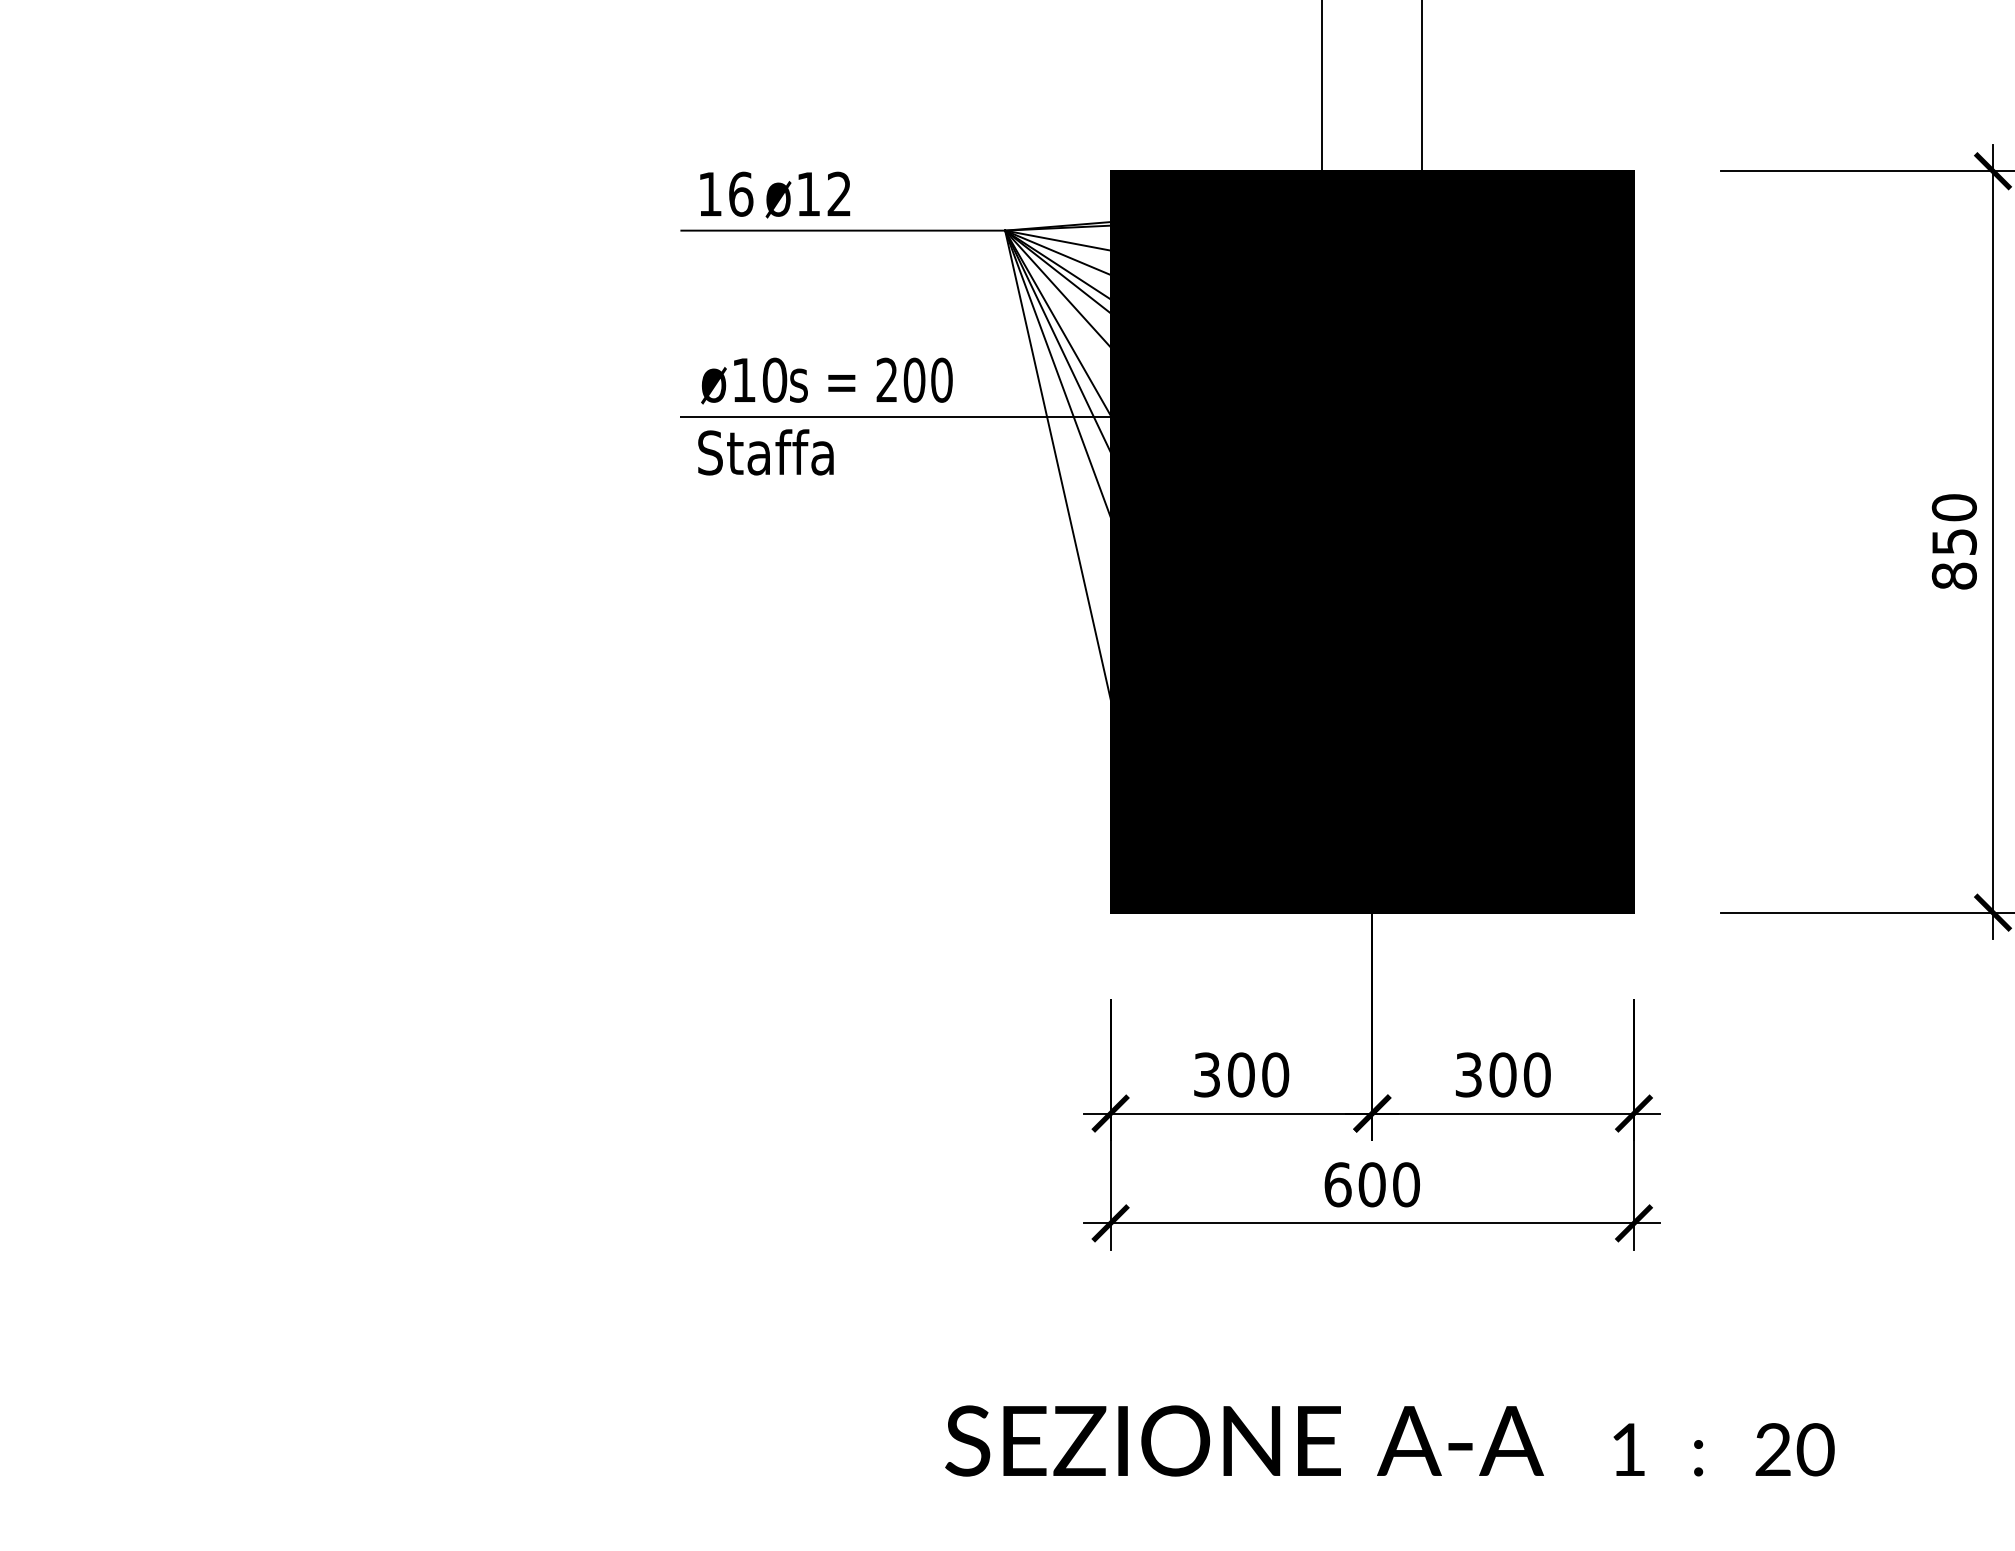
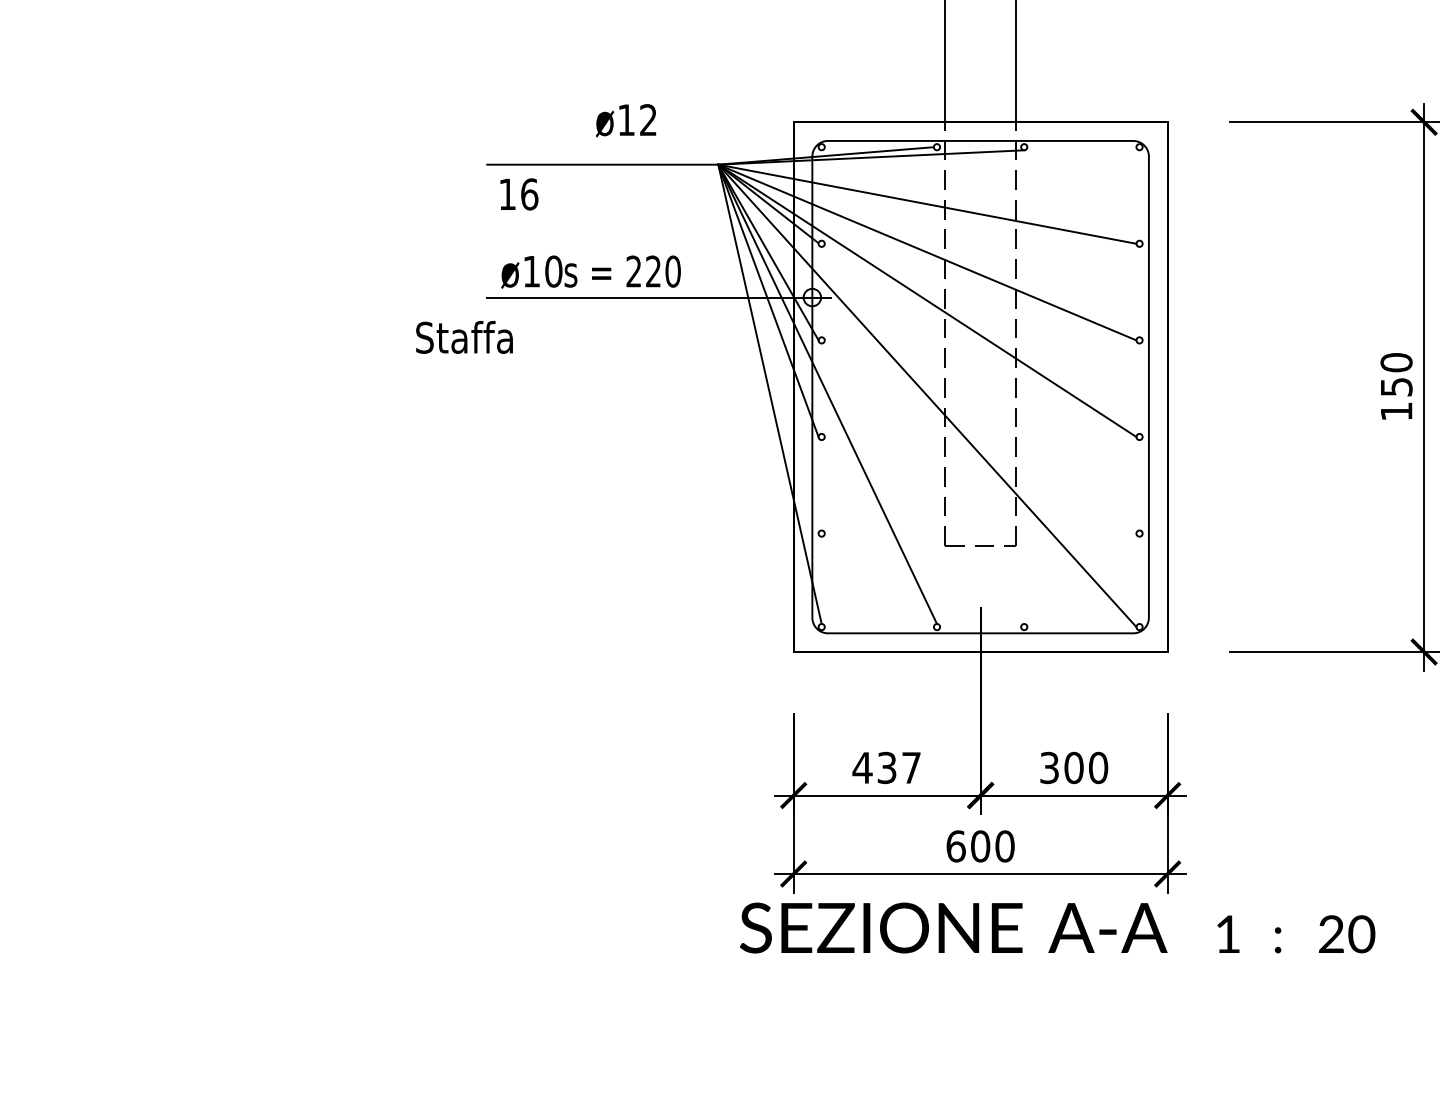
text: (726, 193) -> (519, 193), moved
text: (807, 194) -> (625, 120), moved
text: (914, 379) -> (653, 271), 200 -> 220
text: (765, 452) -> (464, 337), moved
fill: (1371, 541) -> (980, 386), removed
text: (1953, 575) -> (1395, 411), 850 -> 150
text: (1240, 1074) -> (886, 767), 300 -> 437
text: (1389, 1440) -> (1057, 927), moved

